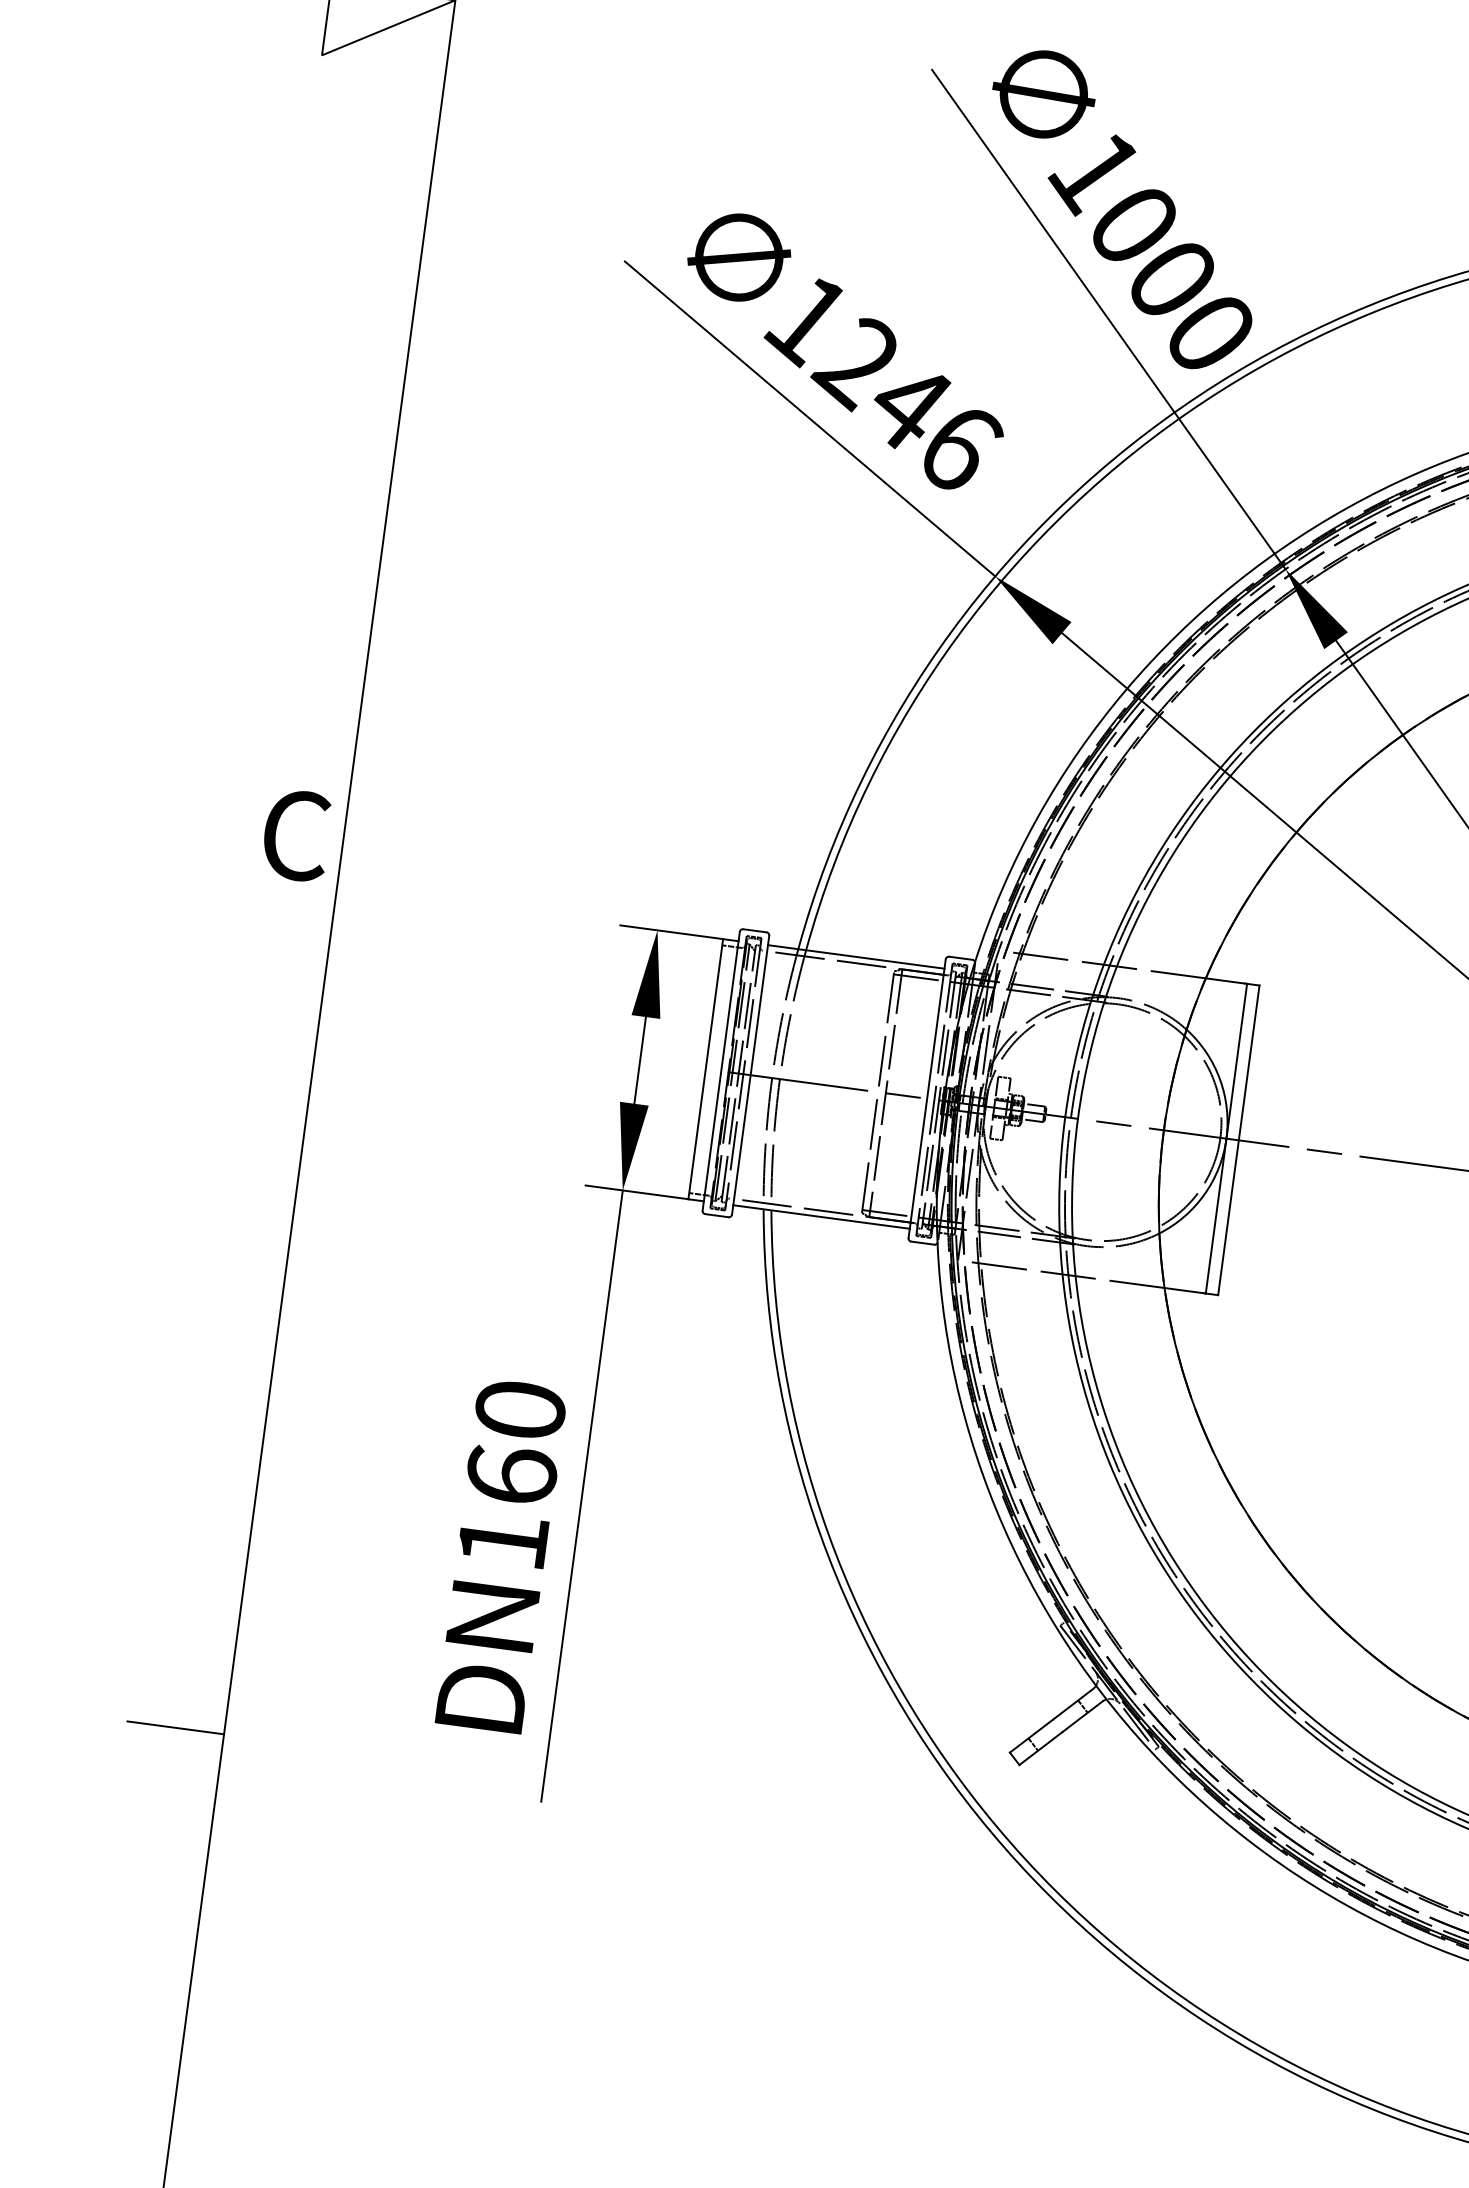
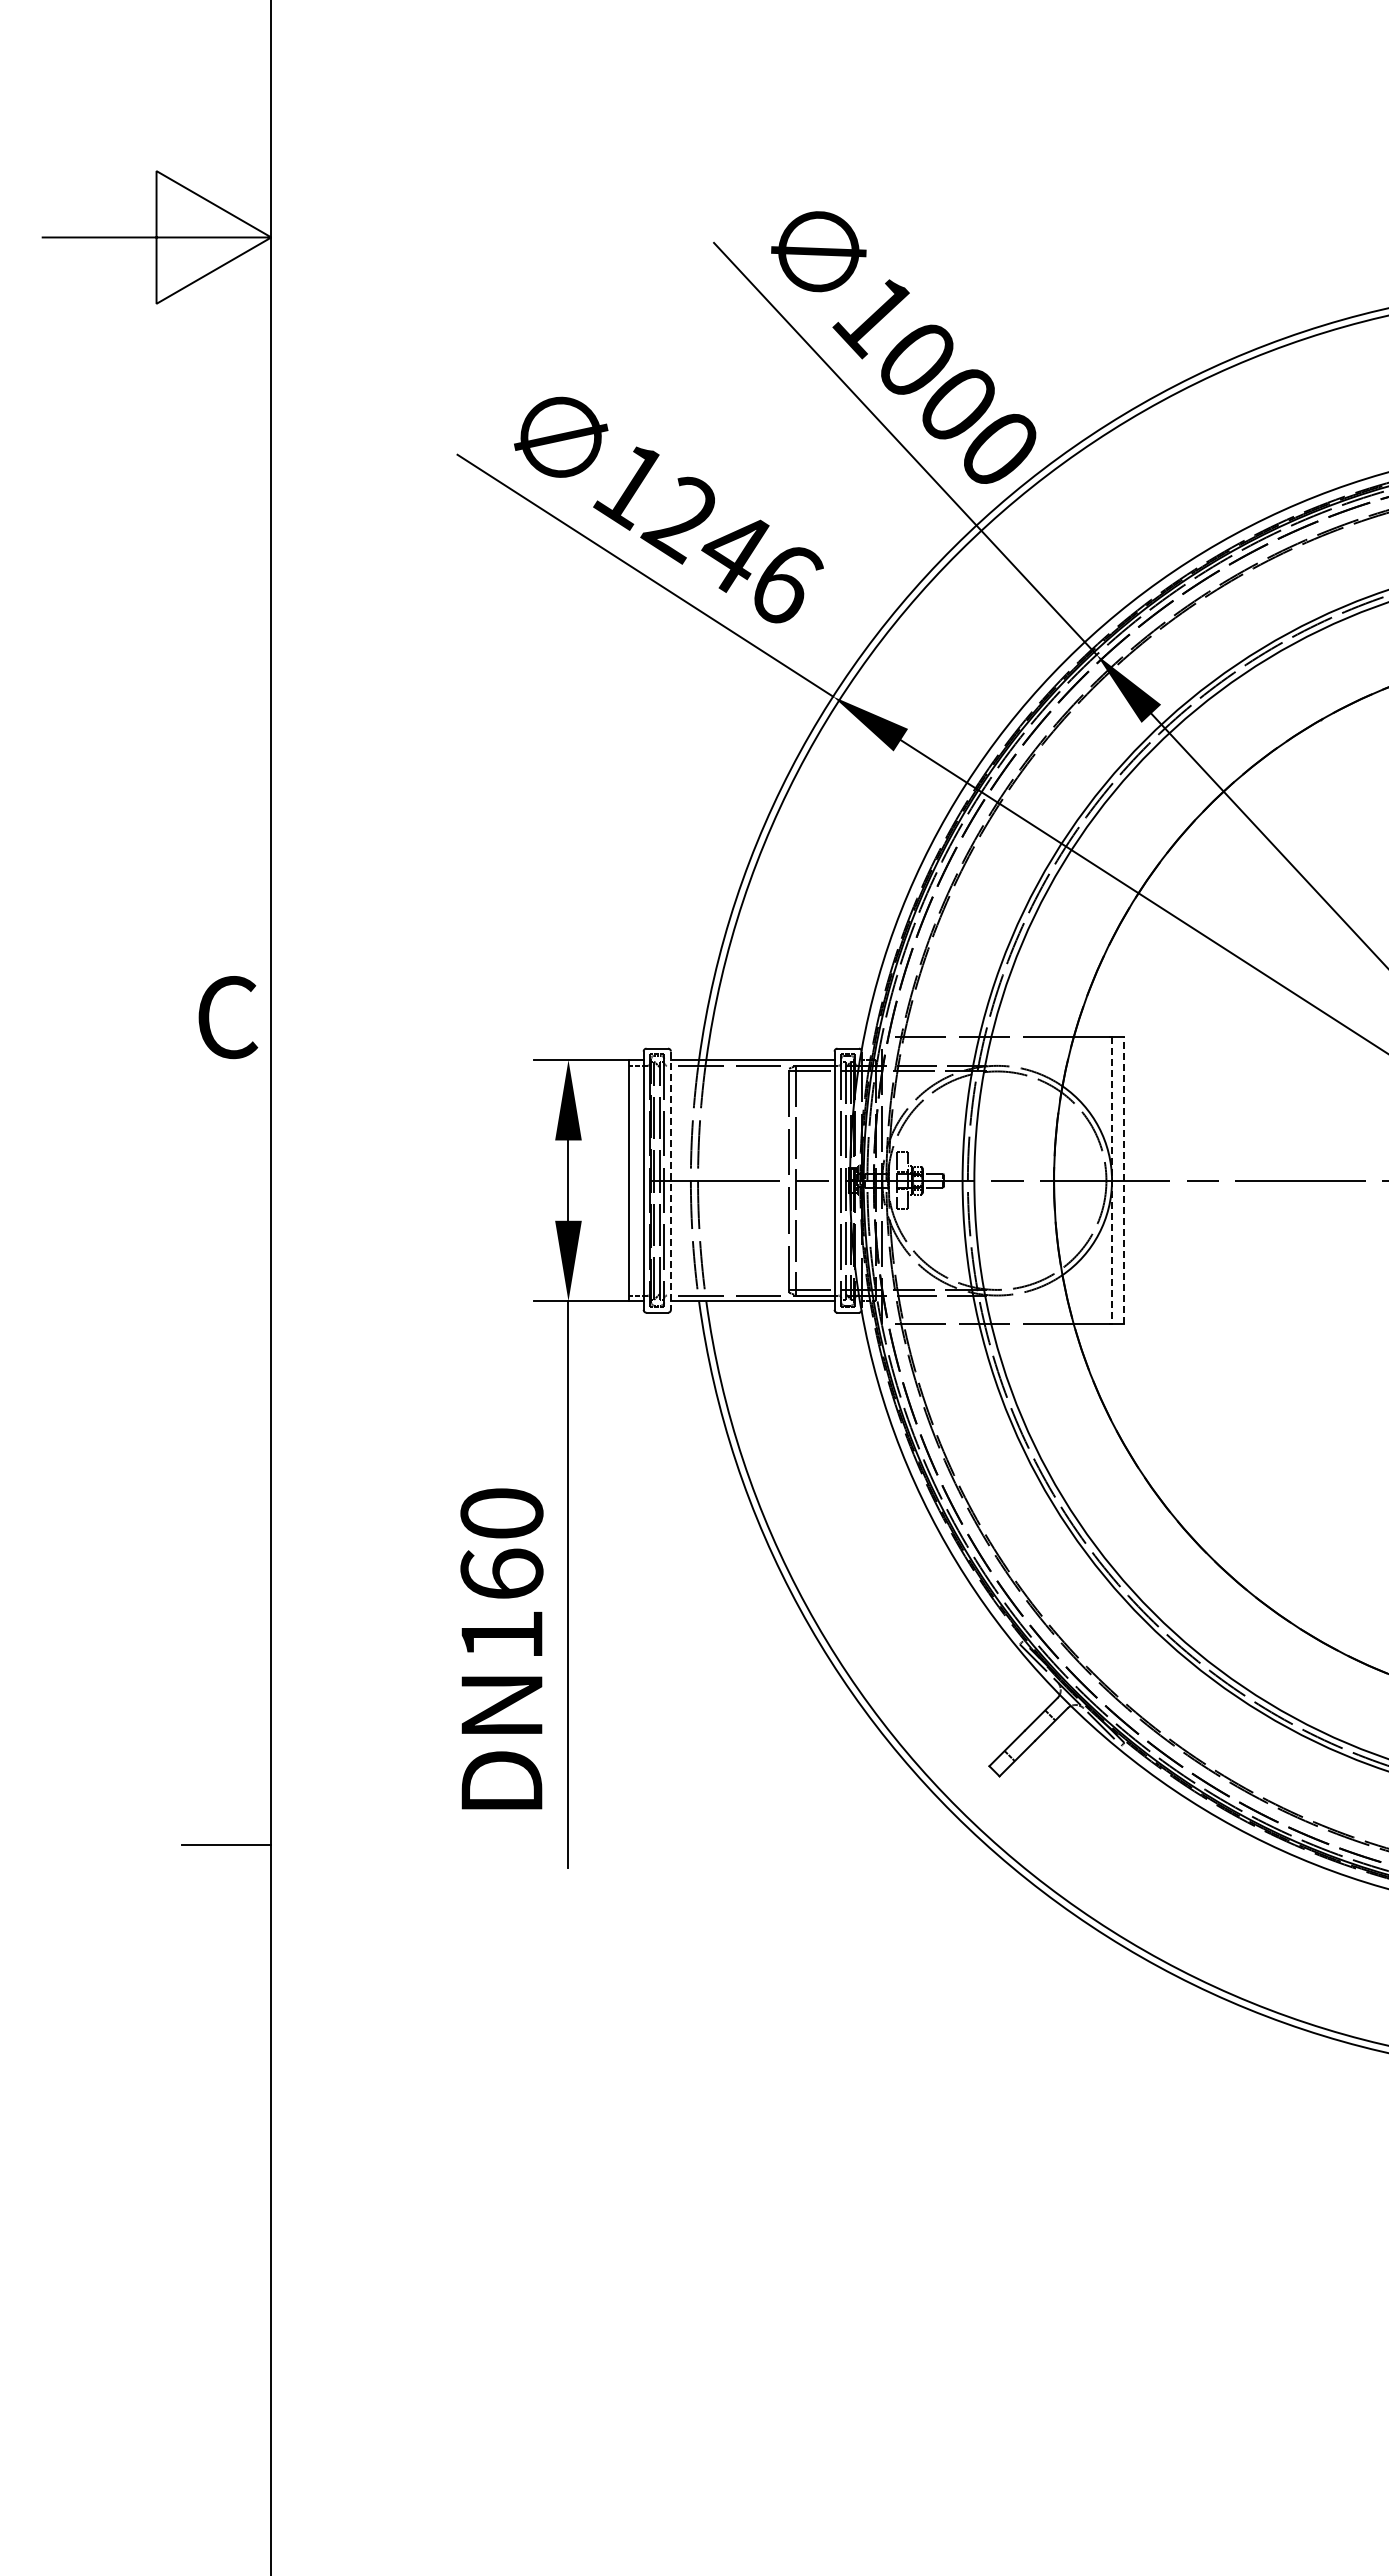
line: (750, 1076) -> (670, 1181), solid -> dashed
line: (1226, 1138) -> (1112, 1180), solid -> dashed
line: (1238, 1140) -> (1123, 1180), solid -> dashed

